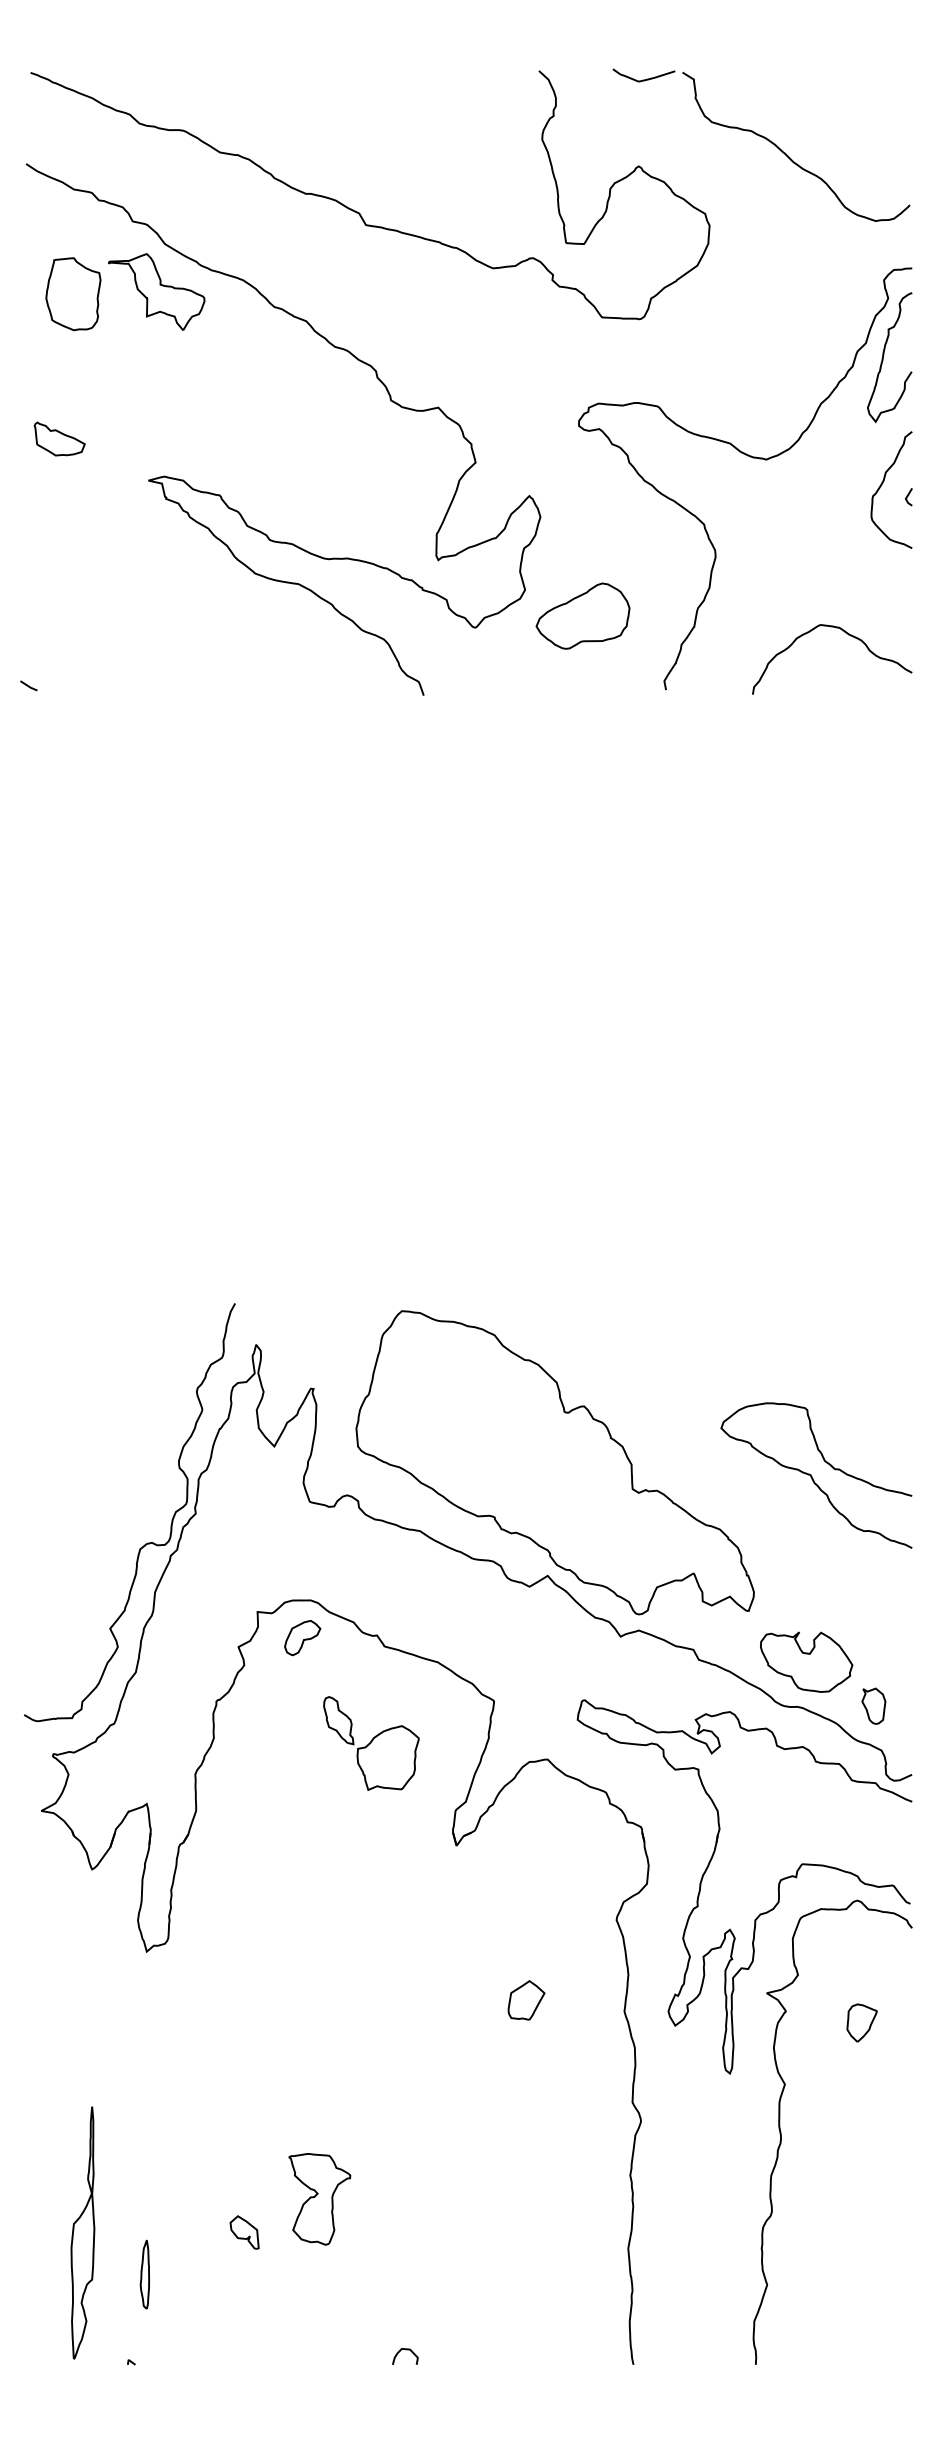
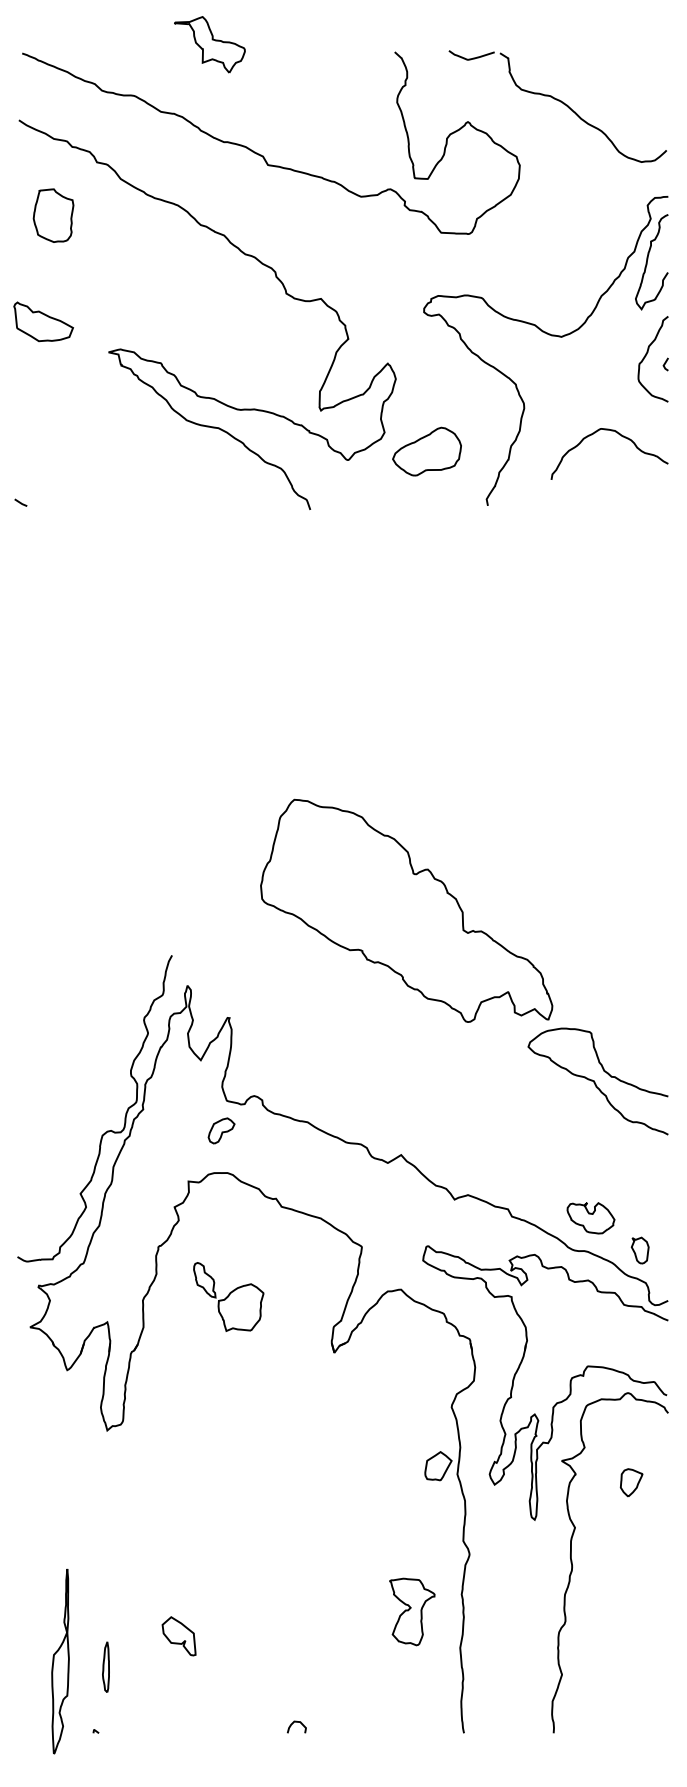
part: (156, 291) -> (209, 44), moved
part: (59, 438) -> (43, 321), size x1.6
curve: (848, 635) -> (621, 436), moved
part: (554, 1462) -> (406, 910), moved
part: (302, 1638) -> (221, 1131), moved
part: (806, 1661) -> (590, 1217), size x0.7
part: (371, 1743) -> (228, 1296), moved
part: (526, 2000) -> (438, 1466), moved
part: (319, 2199) -> (412, 1612), moved
part: (82, 2232) -> (60, 1661), moved
part: (244, 2232) -> (178, 1636), size x1.6

